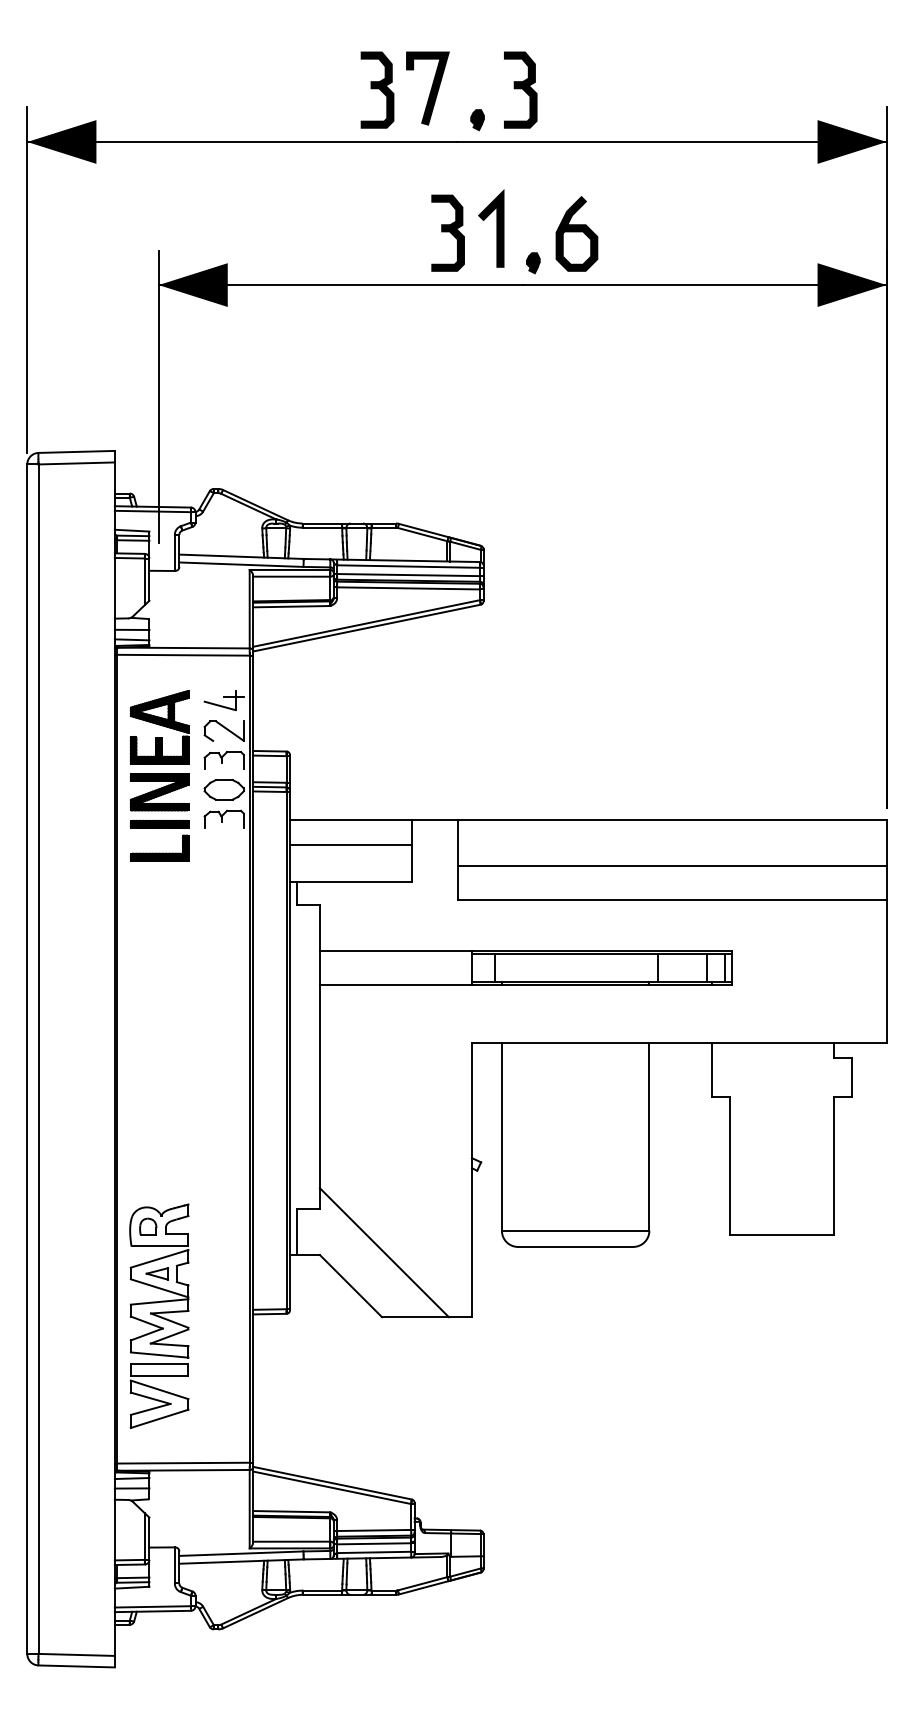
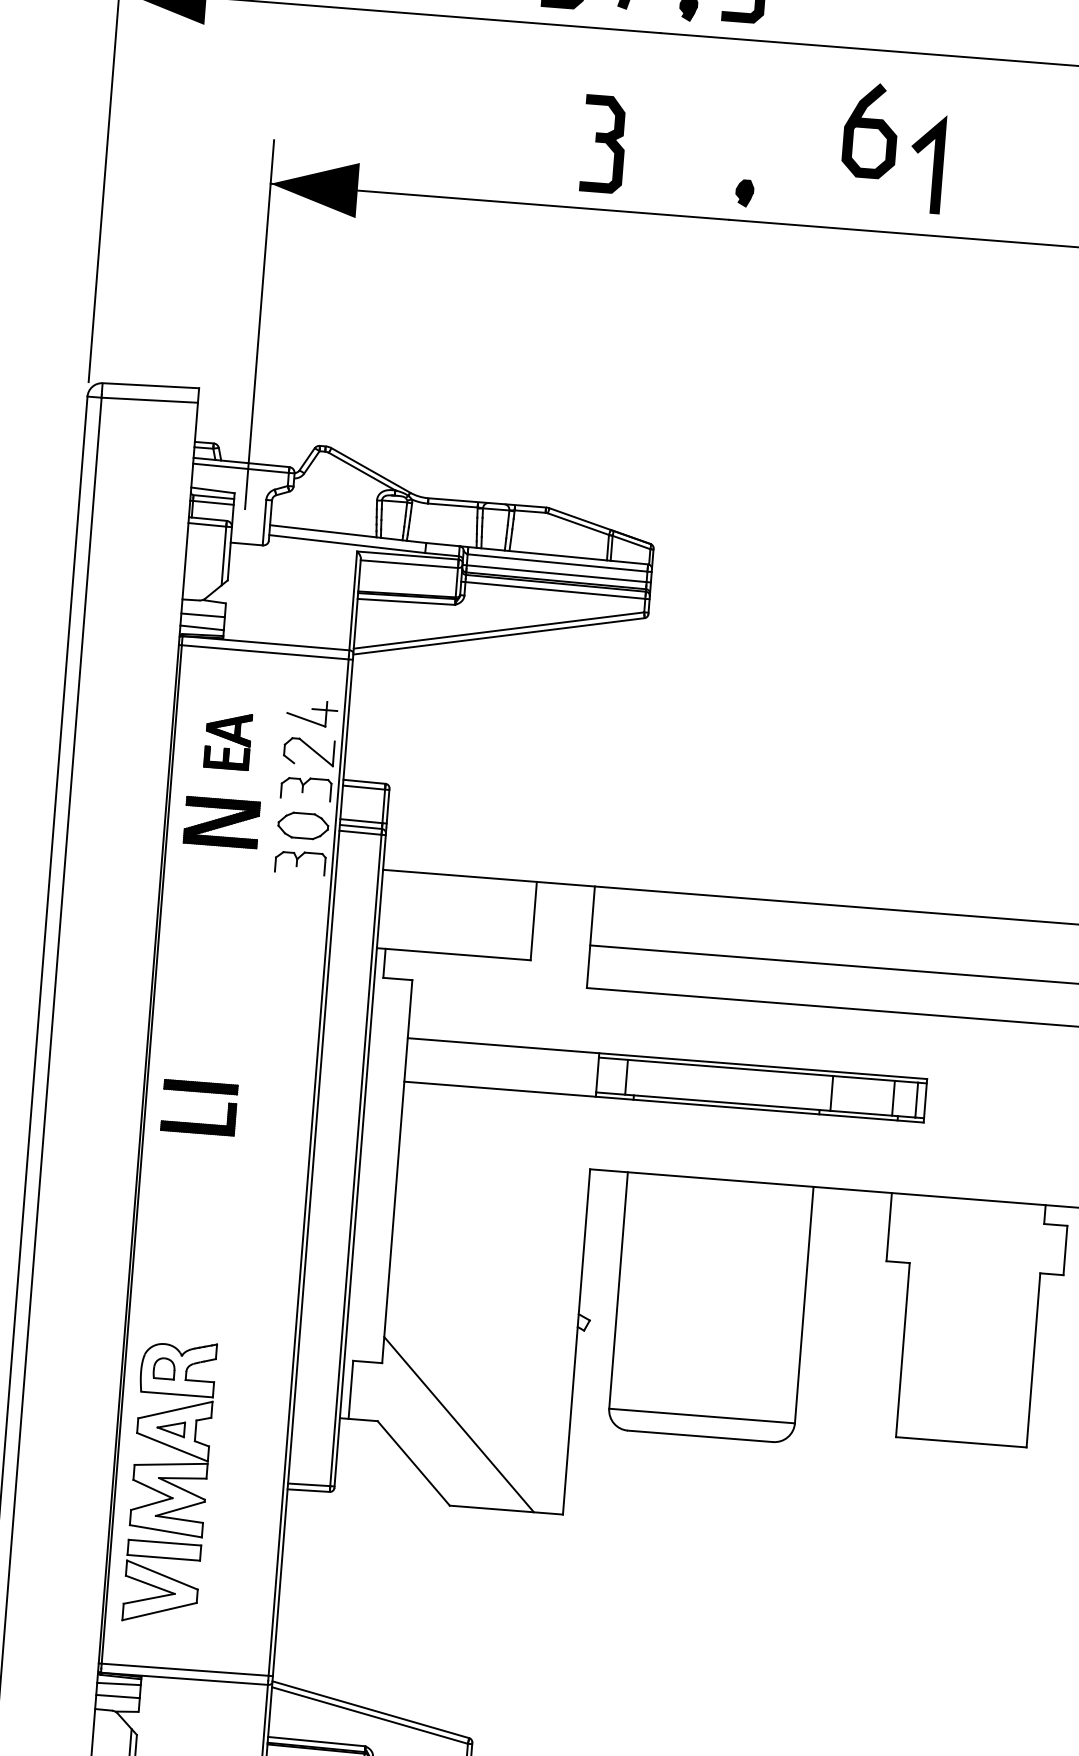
line: (496, 228) -> (933, 164), moved
part: (447, 232) -> (603, 143), moved
curve: (576, 232) -> (870, 128), moved
part: (159, 727) -> (227, 740), size x0.6
part: (159, 828) -> (200, 1092), moved
line: (350, 845) -> (456, 908), removed

